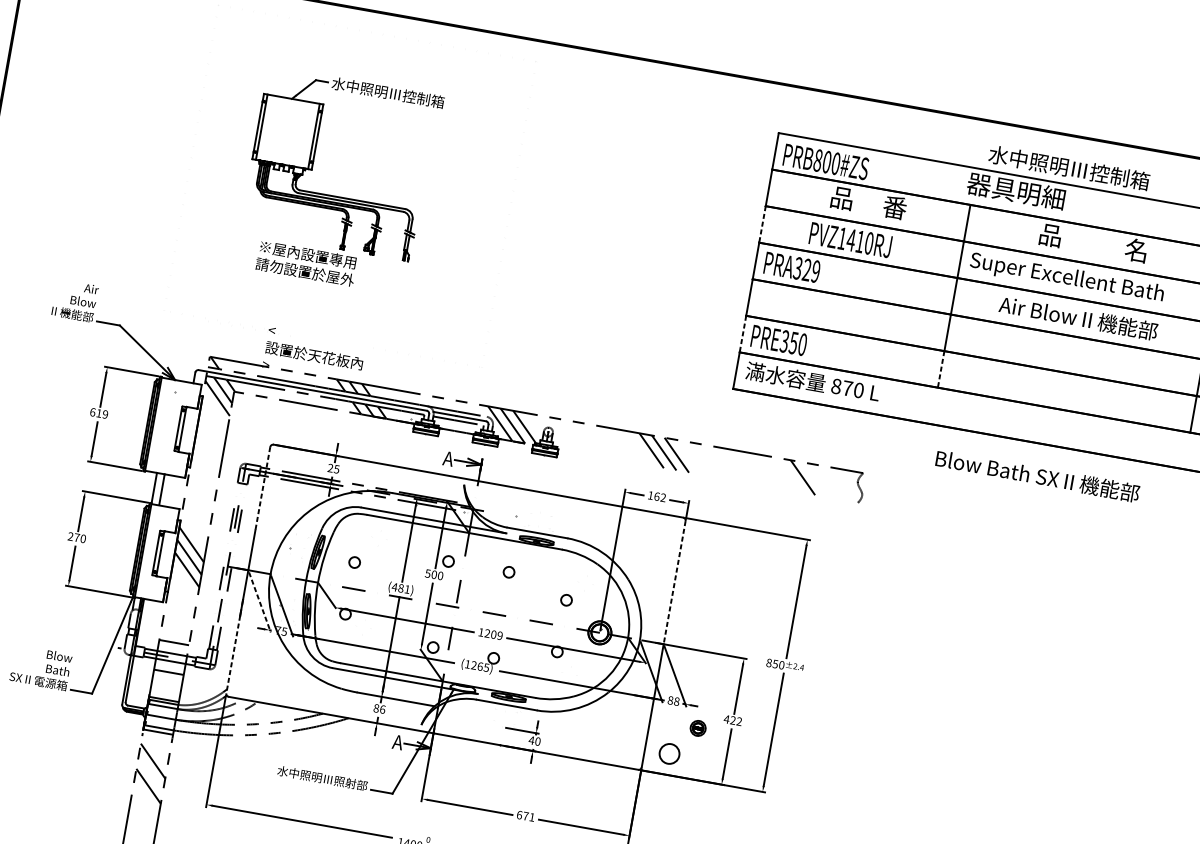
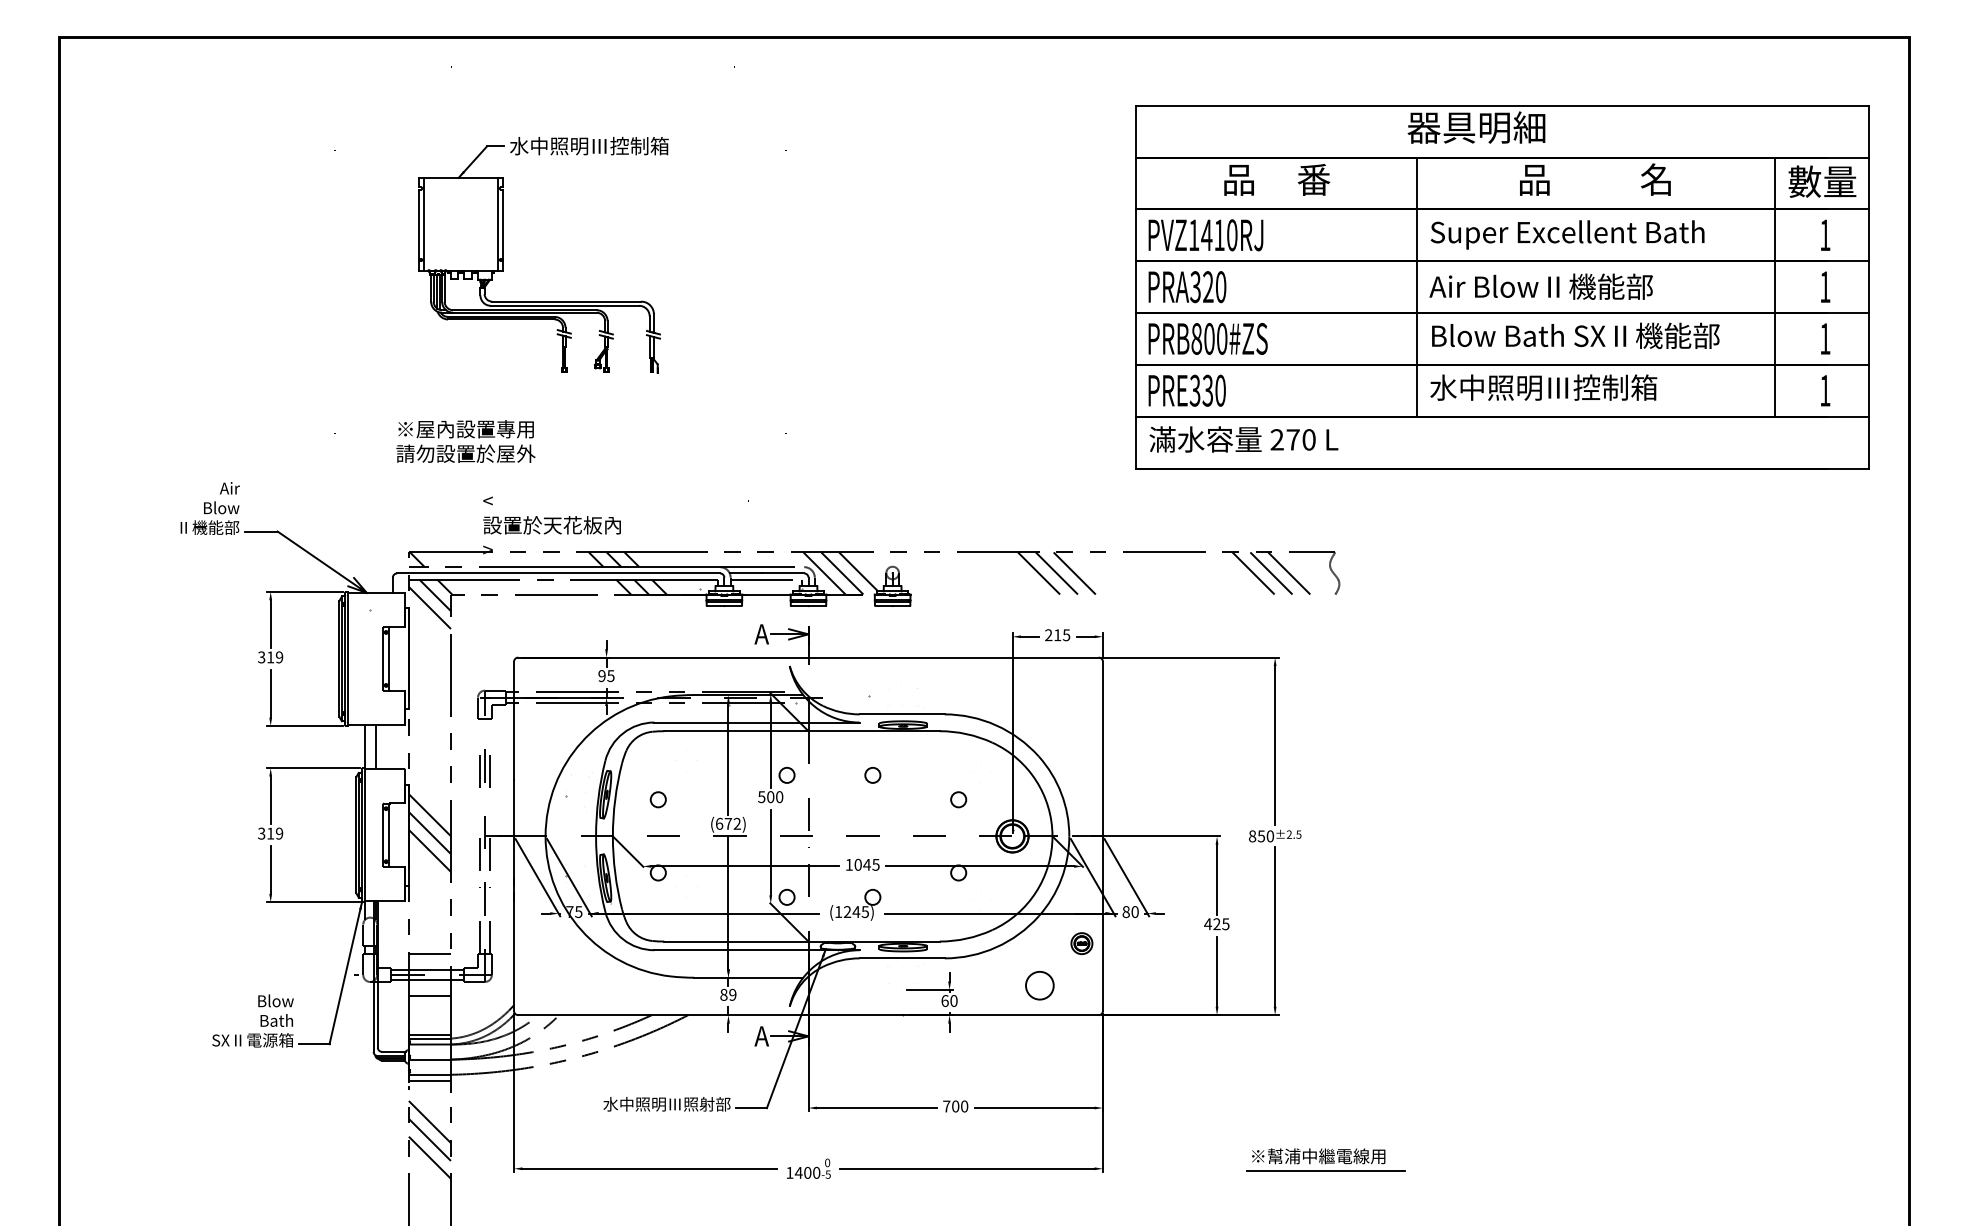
text: (825, 161) -> (1207, 338), moved
text: (1069, 167) -> (1543, 387), moved
line: (762, 224) -> (1136, 235), dashed -> solid
text: (850, 240) -> (1205, 235), moved
text: (306, 263) -> (465, 441), moved
text: (815, 271) -> (1220, 287), PRA329 -> PRA320
text: (1078, 317) -> (1540, 286), moved
line: (743, 333) -> (1136, 390), dashed -> solid
text: (793, 342) -> (1207, 390), PRE350 -> PRE330
line: (940, 369) -> (1416, 390), dashed -> solid
text: (835, 386) -> (1276, 439), 870 -> 270
text: (92, 412) -> (261, 657), 619 -> 319
text: (330, 468) -> (601, 676), 25 -> 95
text: (1037, 475) -> (1575, 335), moved
line: (815, 479) -> (1271, 573), added
line: (828, 482) -> (1289, 573), added
line: (263, 488) -> (514, 720), dashed -> solid
text: (656, 496) -> (1057, 635), 162 -> 215
text: (76, 537) -> (270, 833), 270 -> 319
line: (674, 582) -> (1102, 749), dashed -> solid
text: (400, 587) -> (727, 823), (481) -> (672)
line: (259, 602) -> (537, 877), dashed -> solid
text: (493, 634) -> (866, 864), 1209 -> 1045
line: (233, 654) -> (514, 955), dashed -> solid
text: (480, 666) -> (856, 912), (1265) -> (1245)
text: (801, 667) -> (1298, 834), ±2.4 -> ±2.5
text: (676, 701) -> (1134, 911), 88 -> 80
text: (382, 709) -> (732, 994), 86 -> 89
text: (739, 721) -> (1225, 924), 422 -> 425
part: (697, 728) -> (1081, 943), moved
text: (531, 740) -> (944, 1001), 40 -> 60
circle: (669, 753) -> (1039, 985), moved
line: (150, 773) -> (429, 1139), added
text: (525, 816) -> (955, 1106), 671 -> 700

